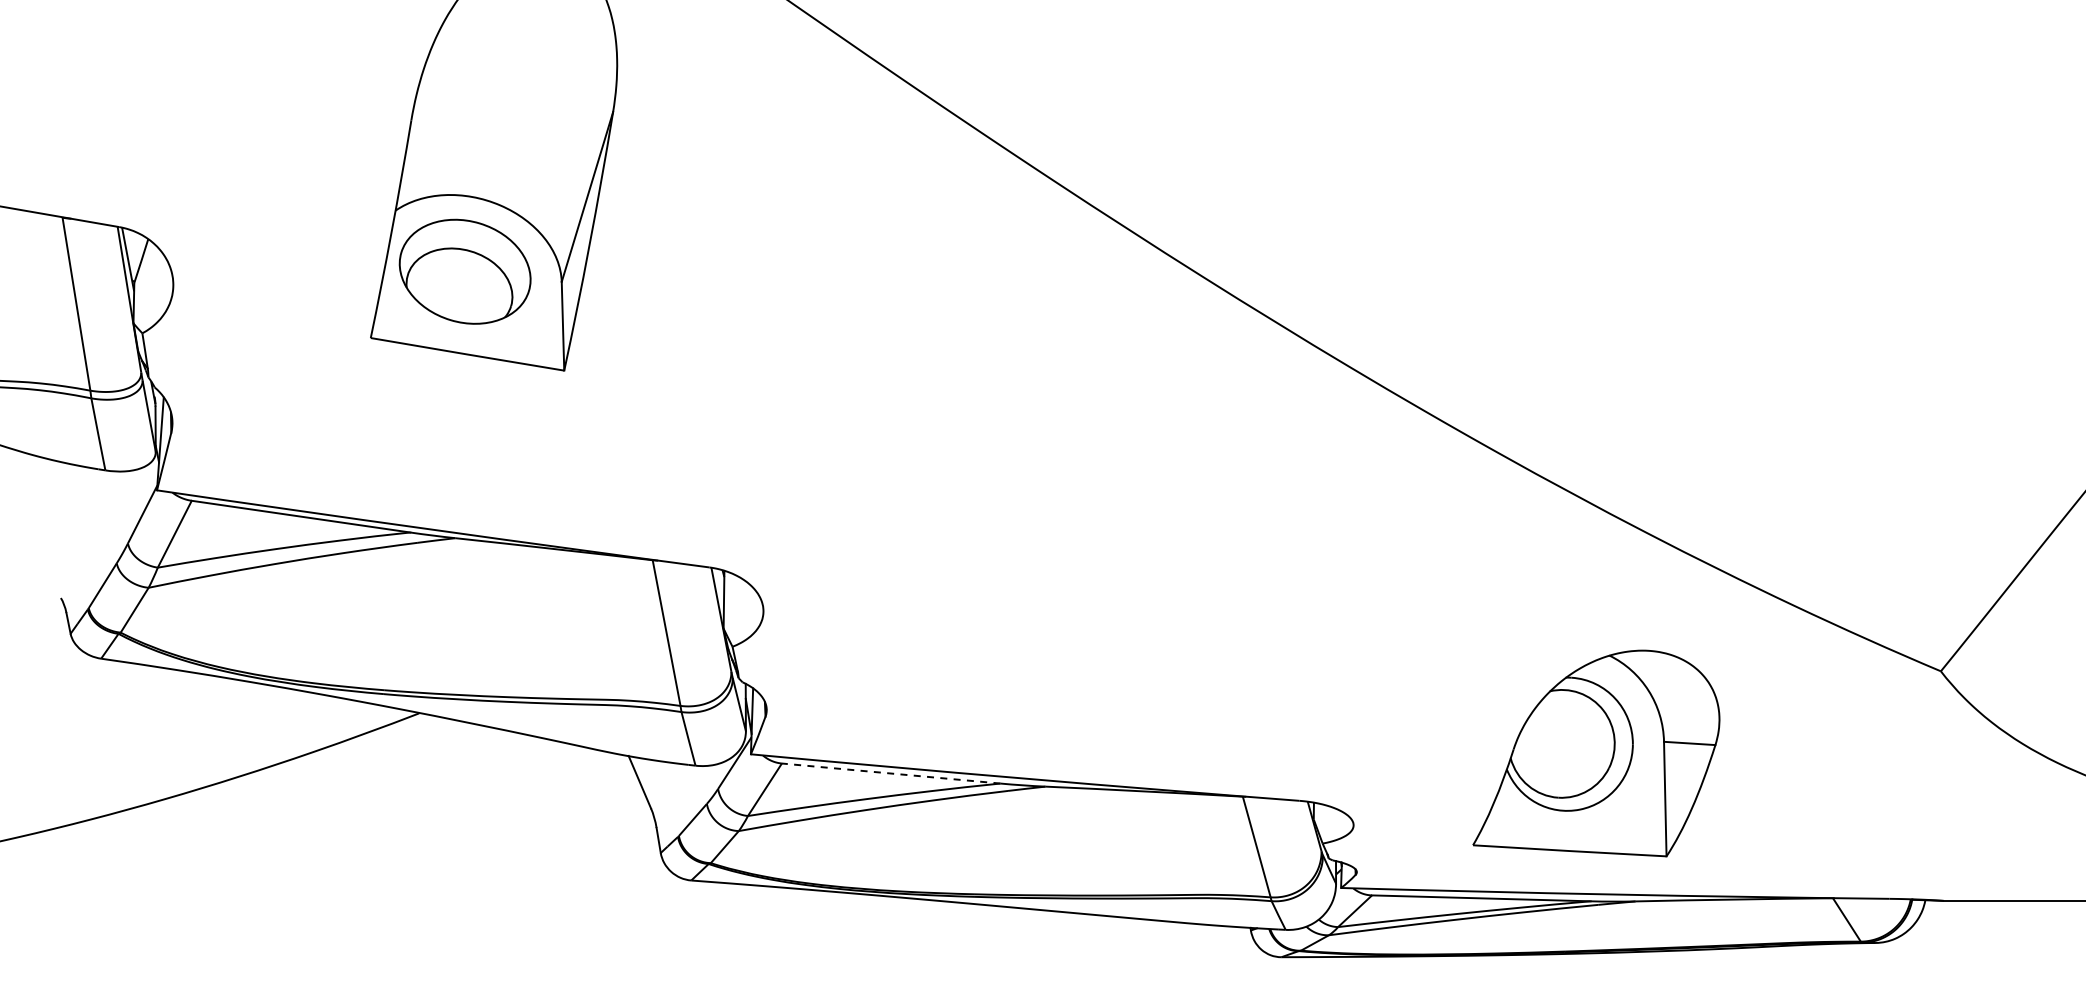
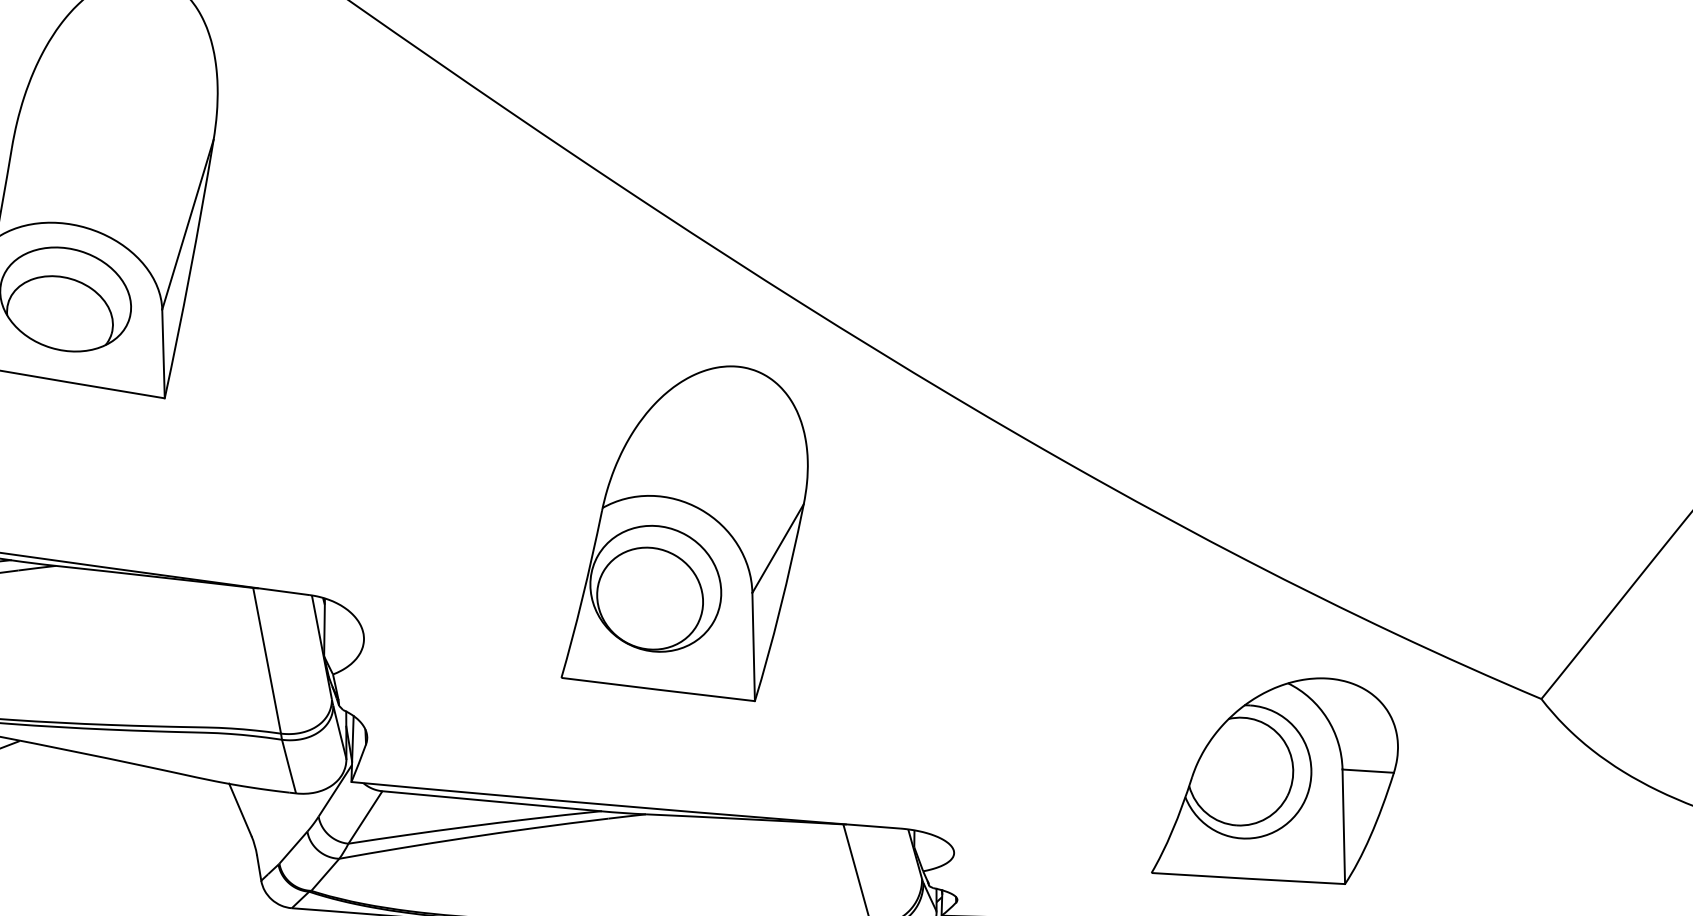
part: (1084, 505) -> (685, 533), added
part: (1596, 753) -> (1275, 781), moved
line: (891, 773) -> (492, 801), dashed -> solid

